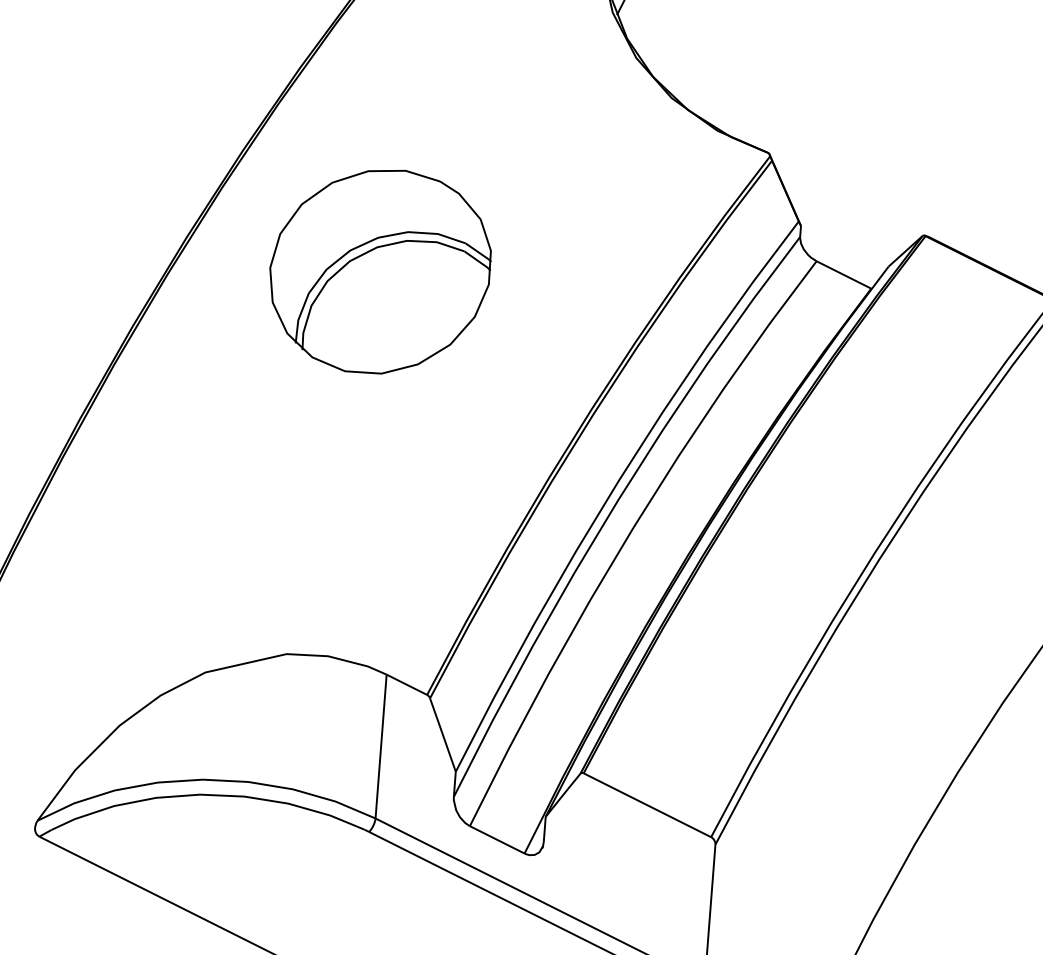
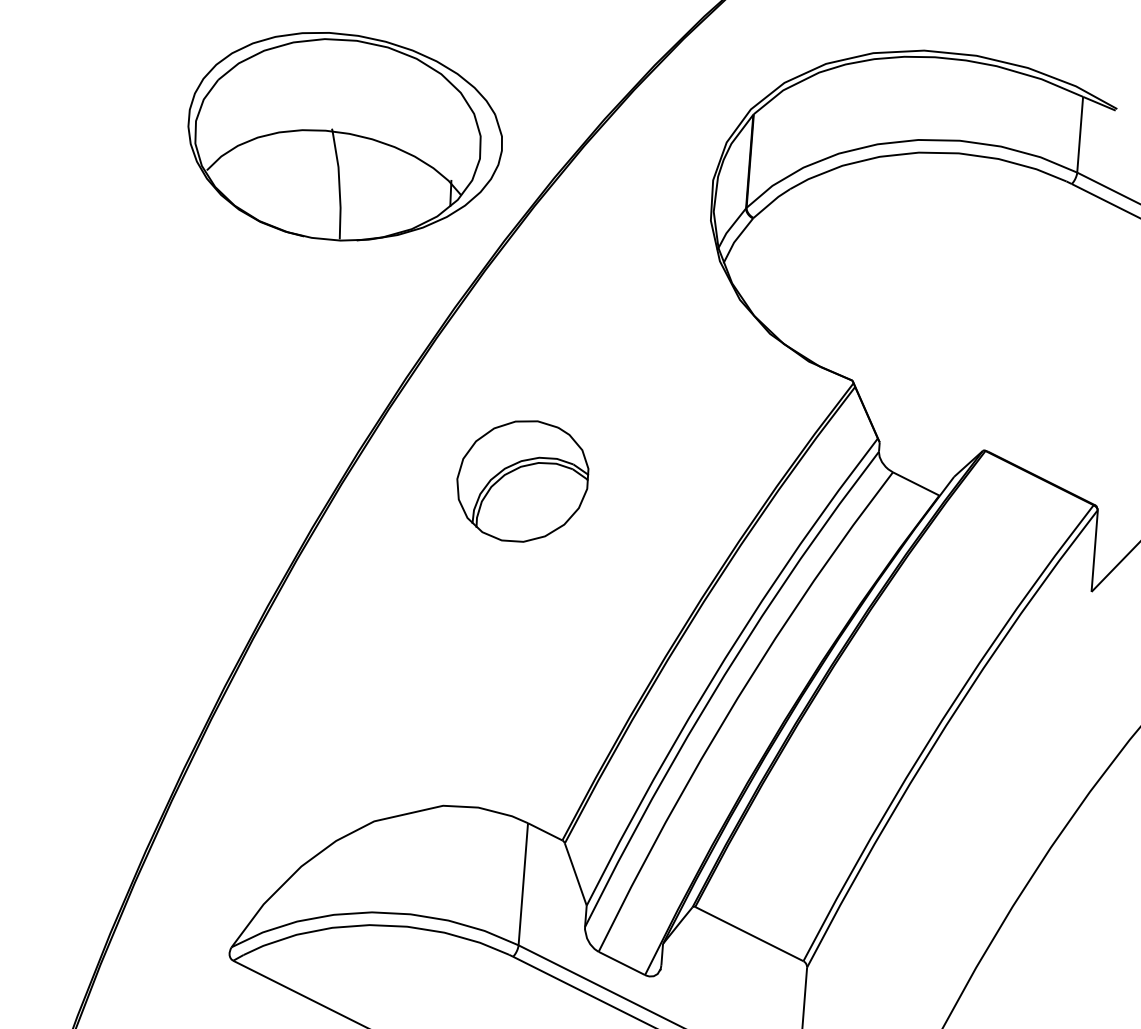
part: (380, 272) -> (522, 481), size x0.7

